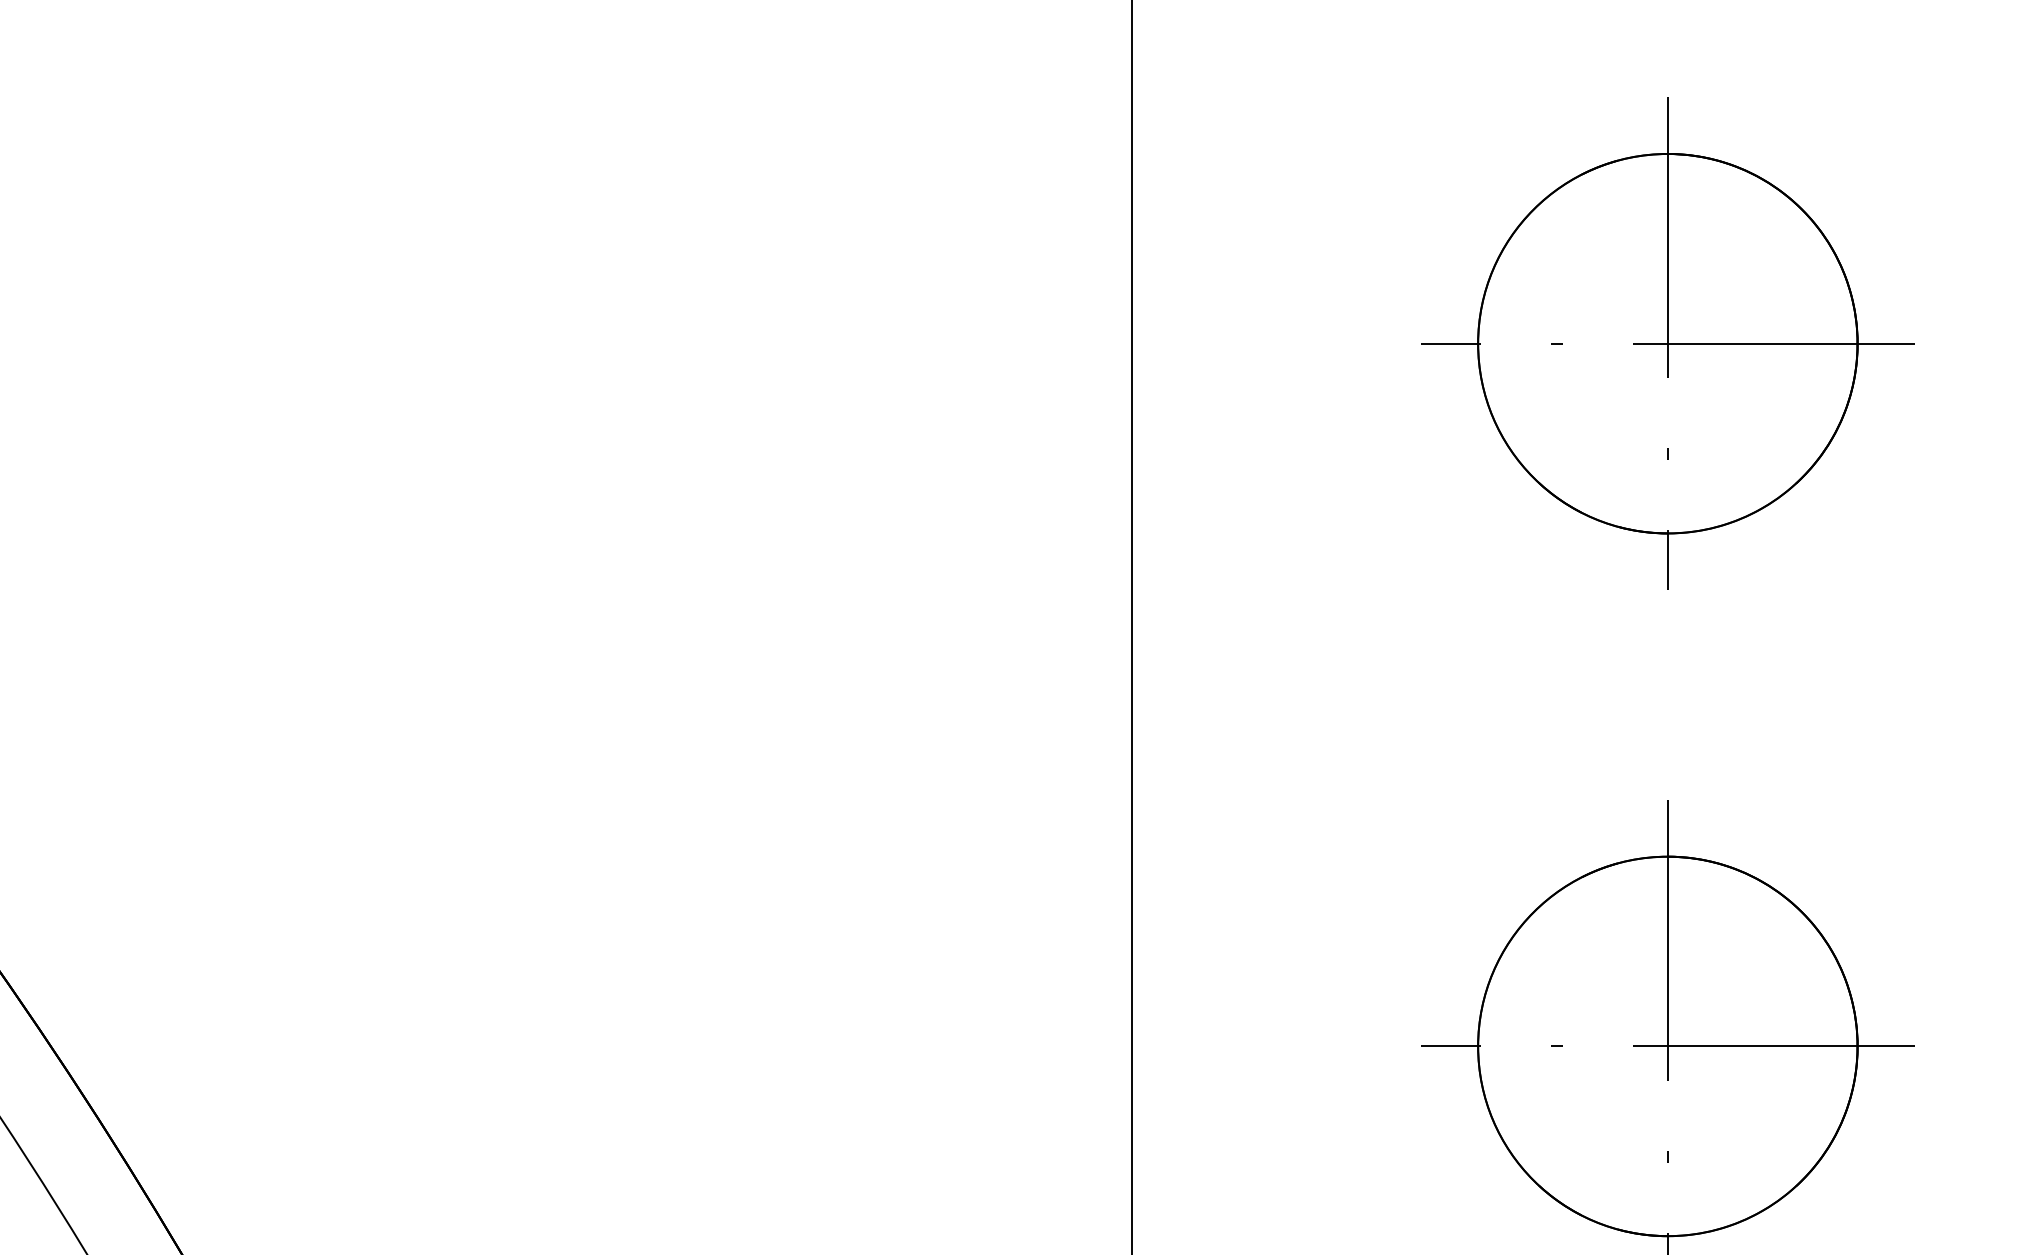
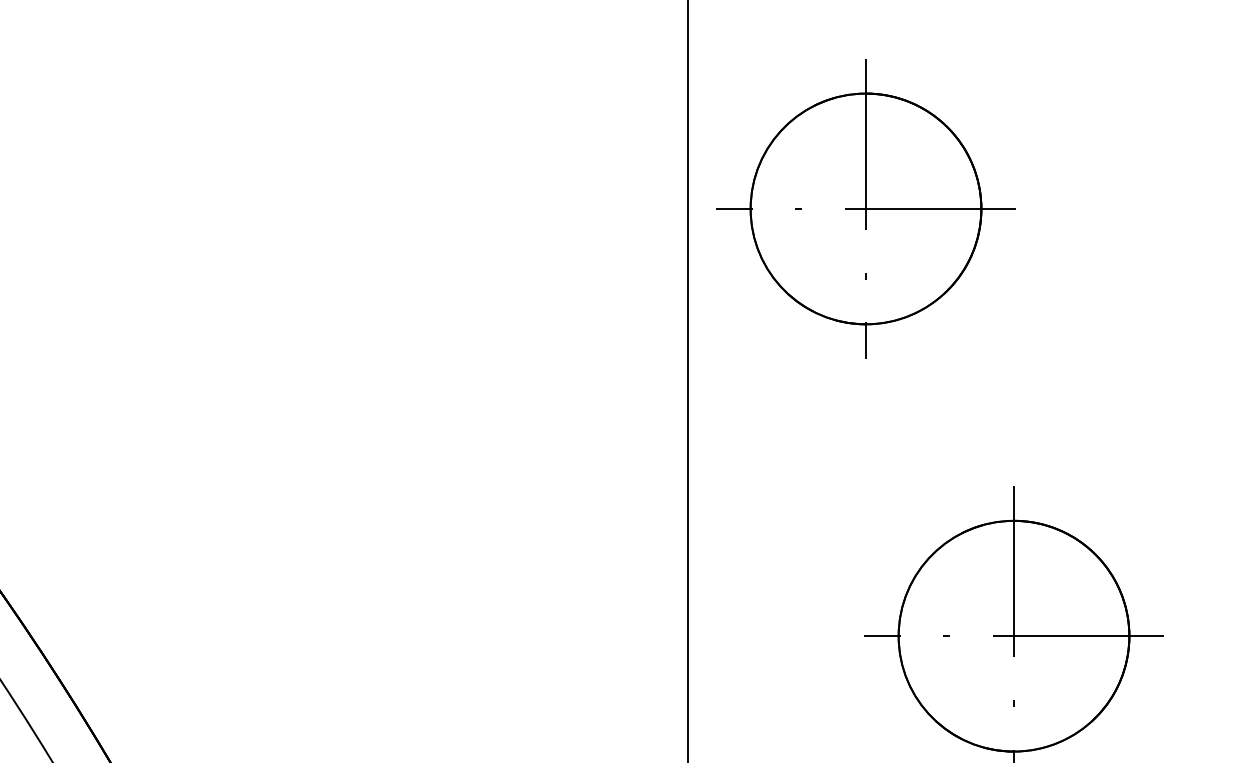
part: (1667, 342) -> (865, 208), moved

